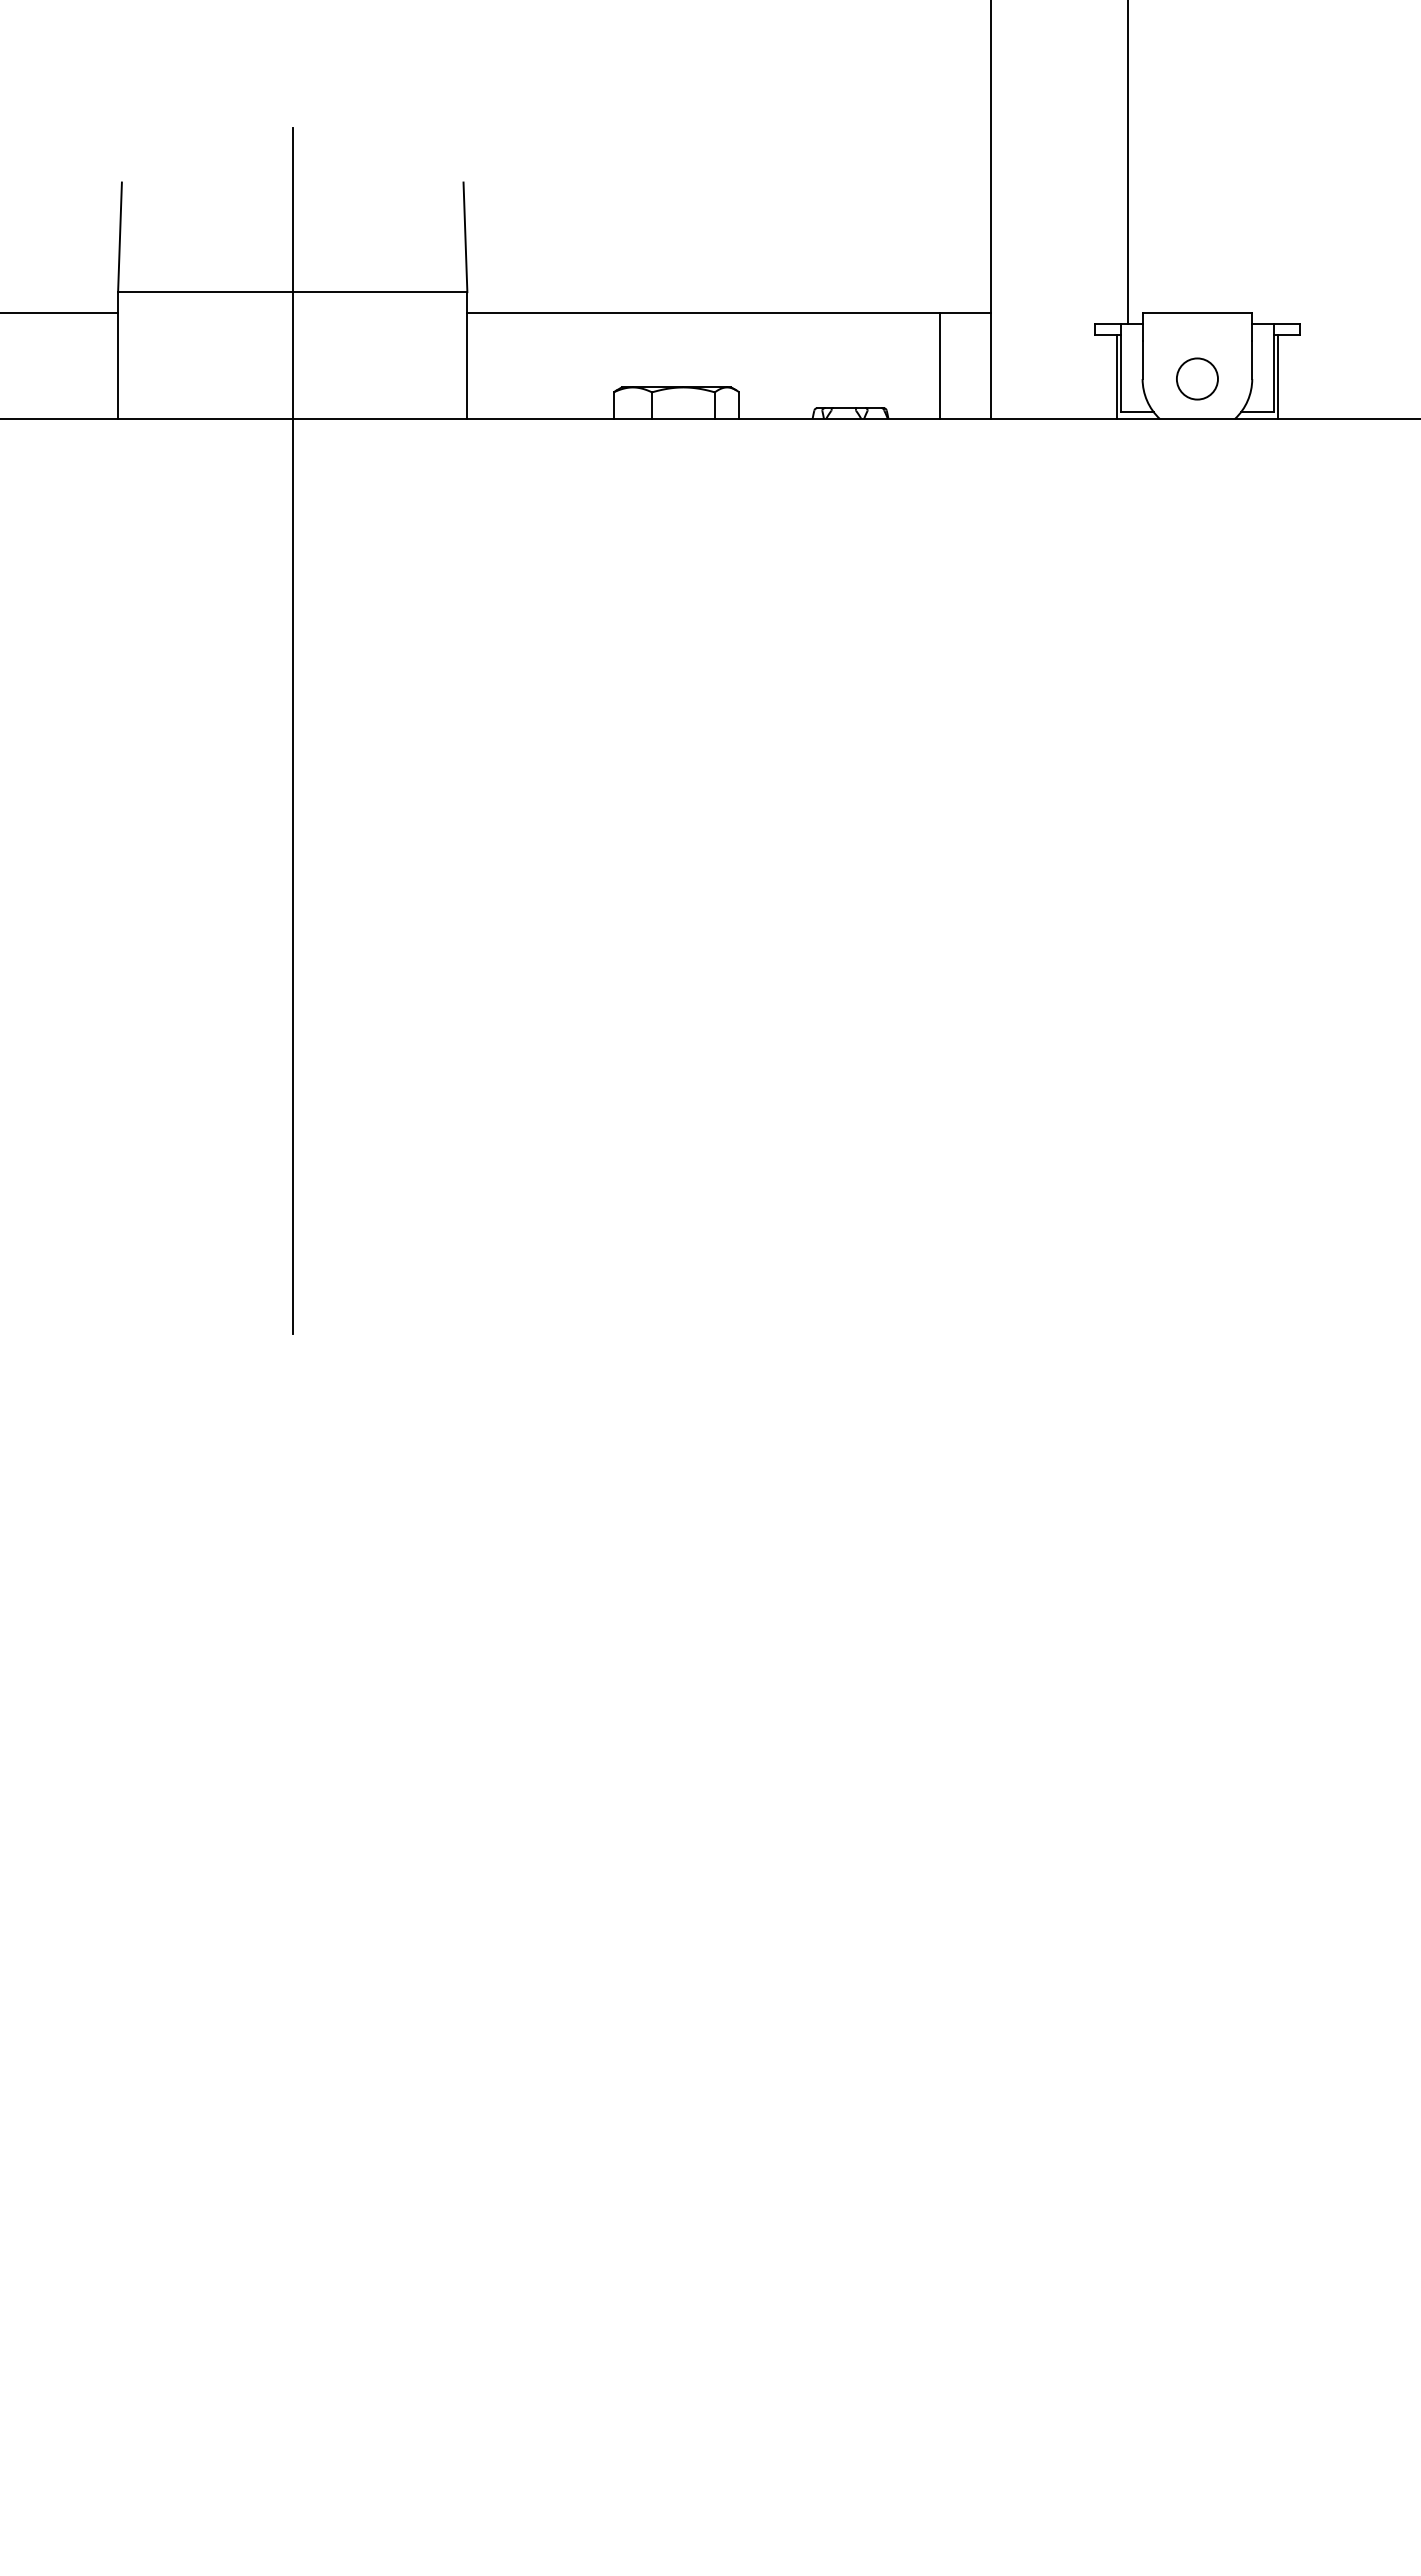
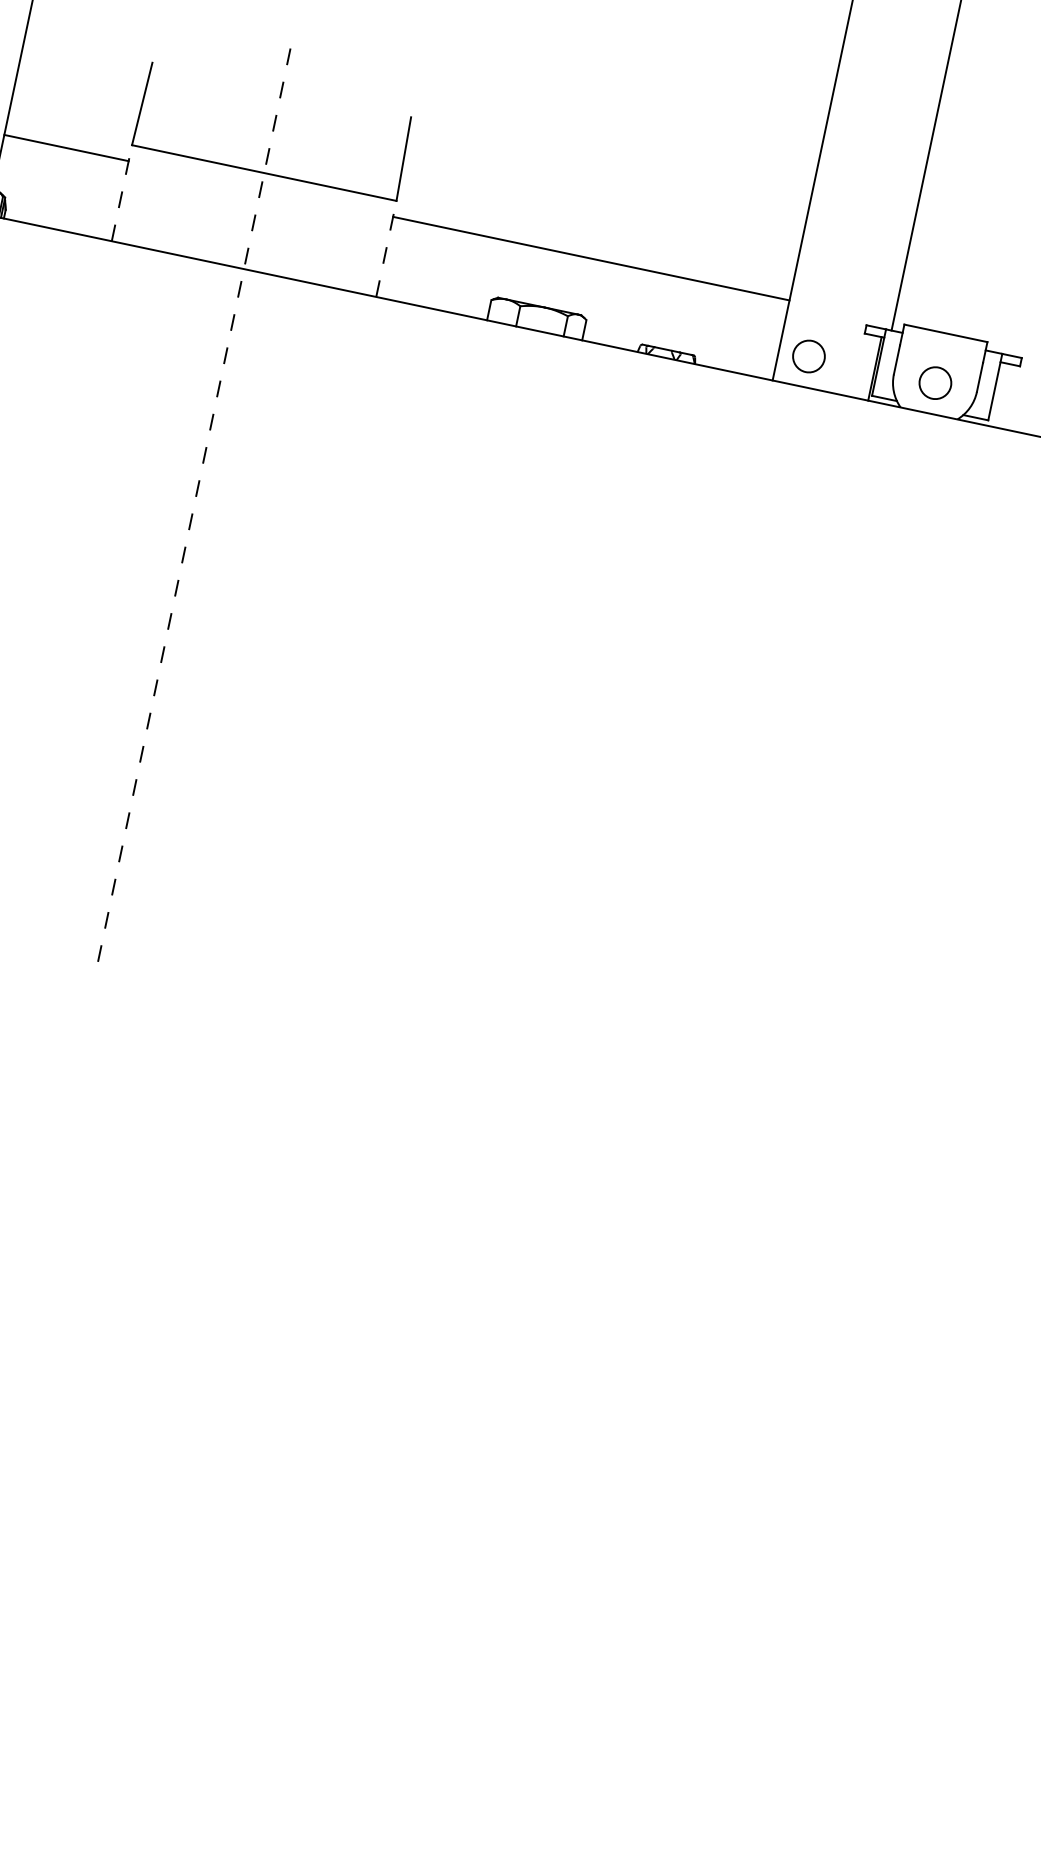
line: (118, 355) -> (122, 193), solid -> dashed
line: (467, 355) -> (386, 248), solid -> dashed
line: (940, 366) -> (742, 332), removed
line: (1277, 377) -> (996, 394), removed
circle: (1030, 378) -> (809, 356), added
line: (292, 730) -> (194, 504), solid -> dashed

